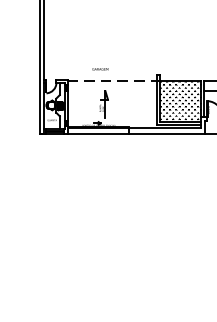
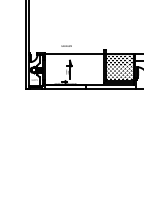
line: (112, 80) -> (74, 53), dashed -> solid

